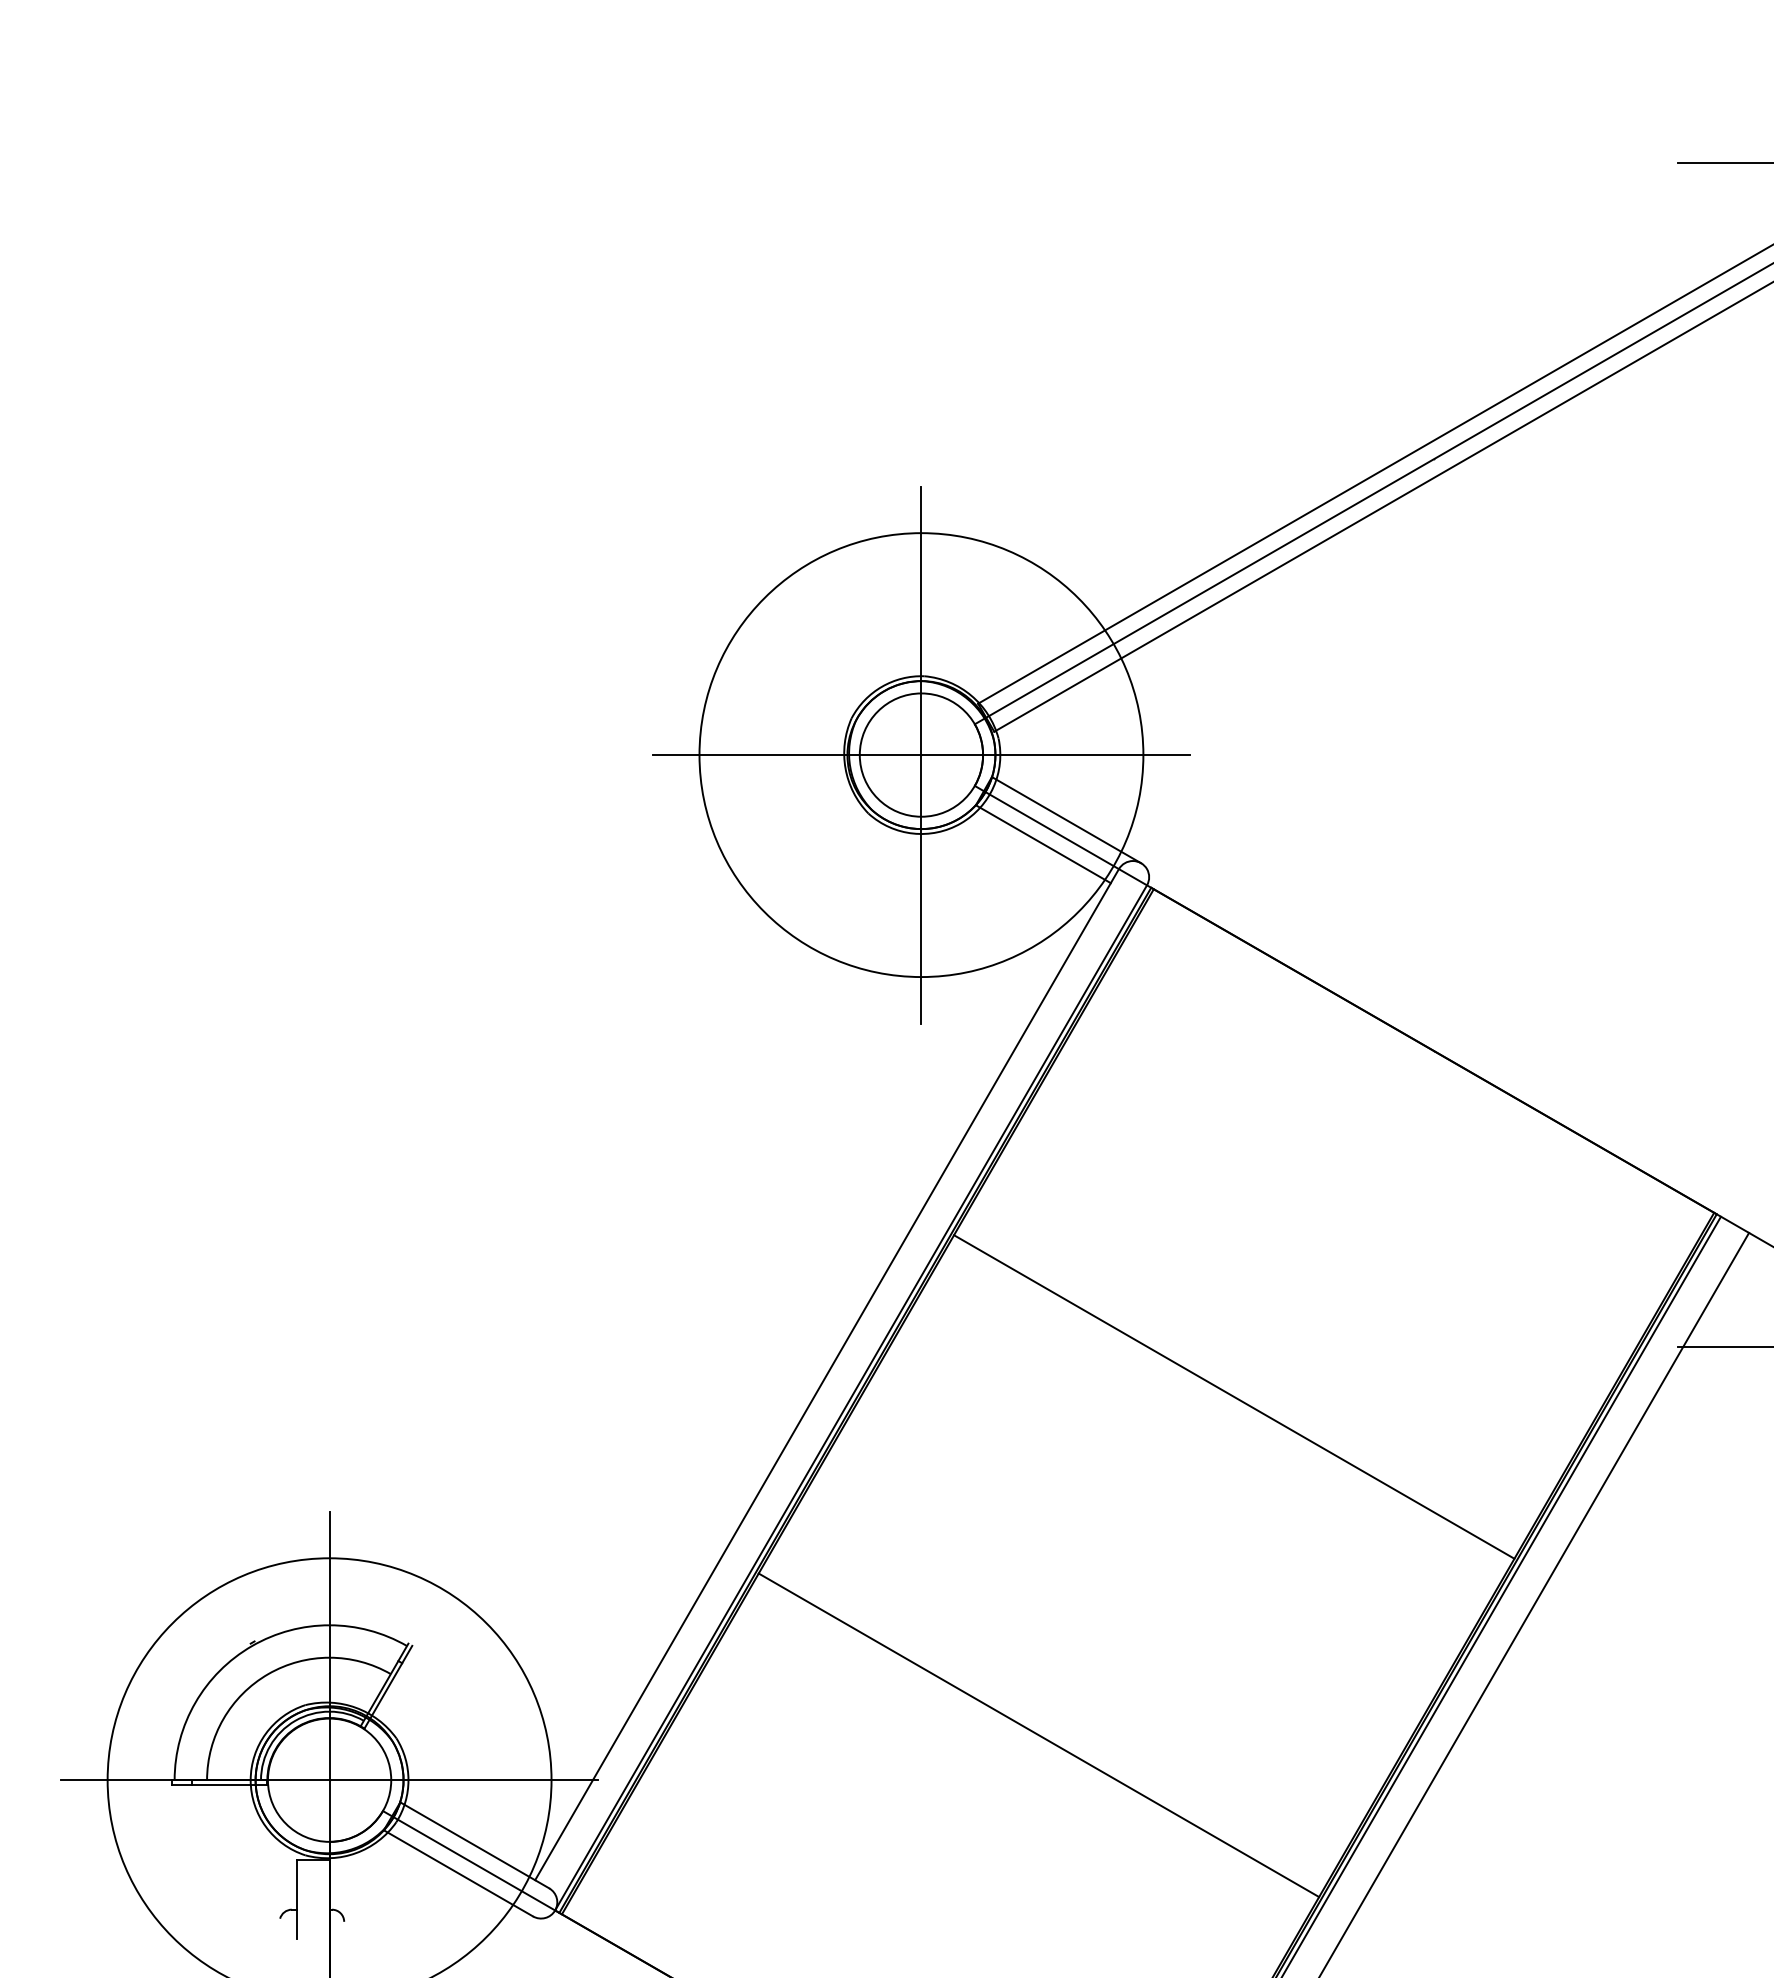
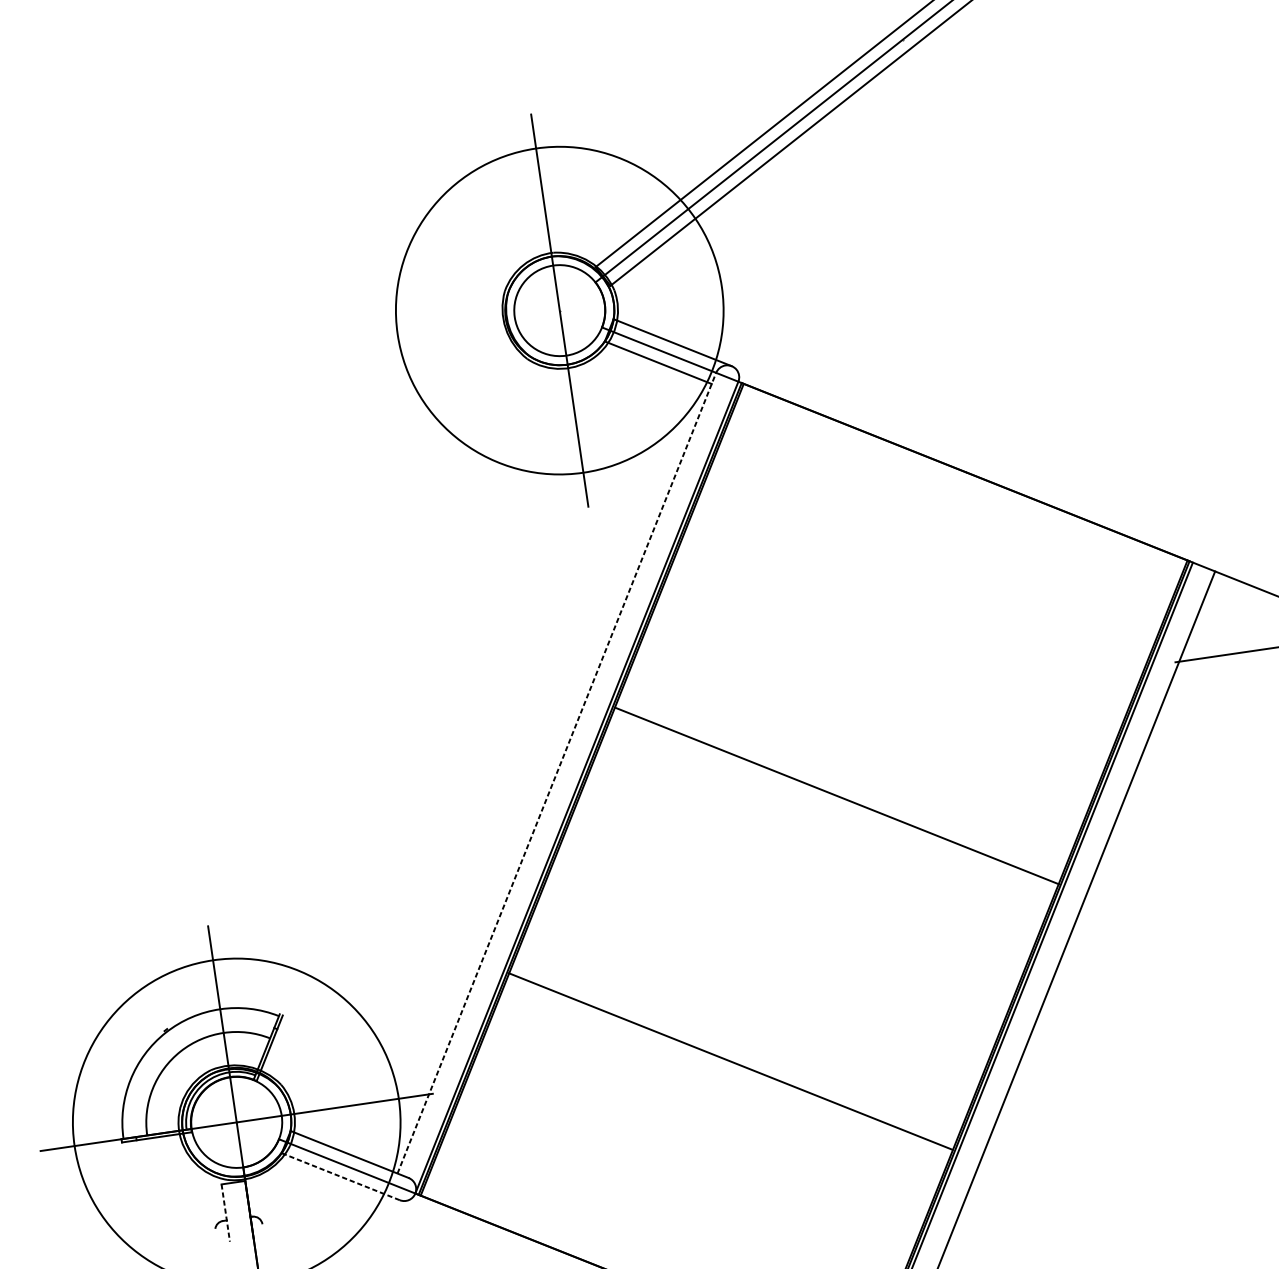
line: (920, 755) -> (559, 311), removed
line: (827, 1374) -> (557, 773), solid -> dashed
line: (1234, 1396) -> (837, 795), moved
line: (1038, 1735) -> (730, 1061), moved
line: (458, 1873) -> (340, 1176), solid -> dashed
line: (297, 1900) -> (226, 1213), solid -> dashed

